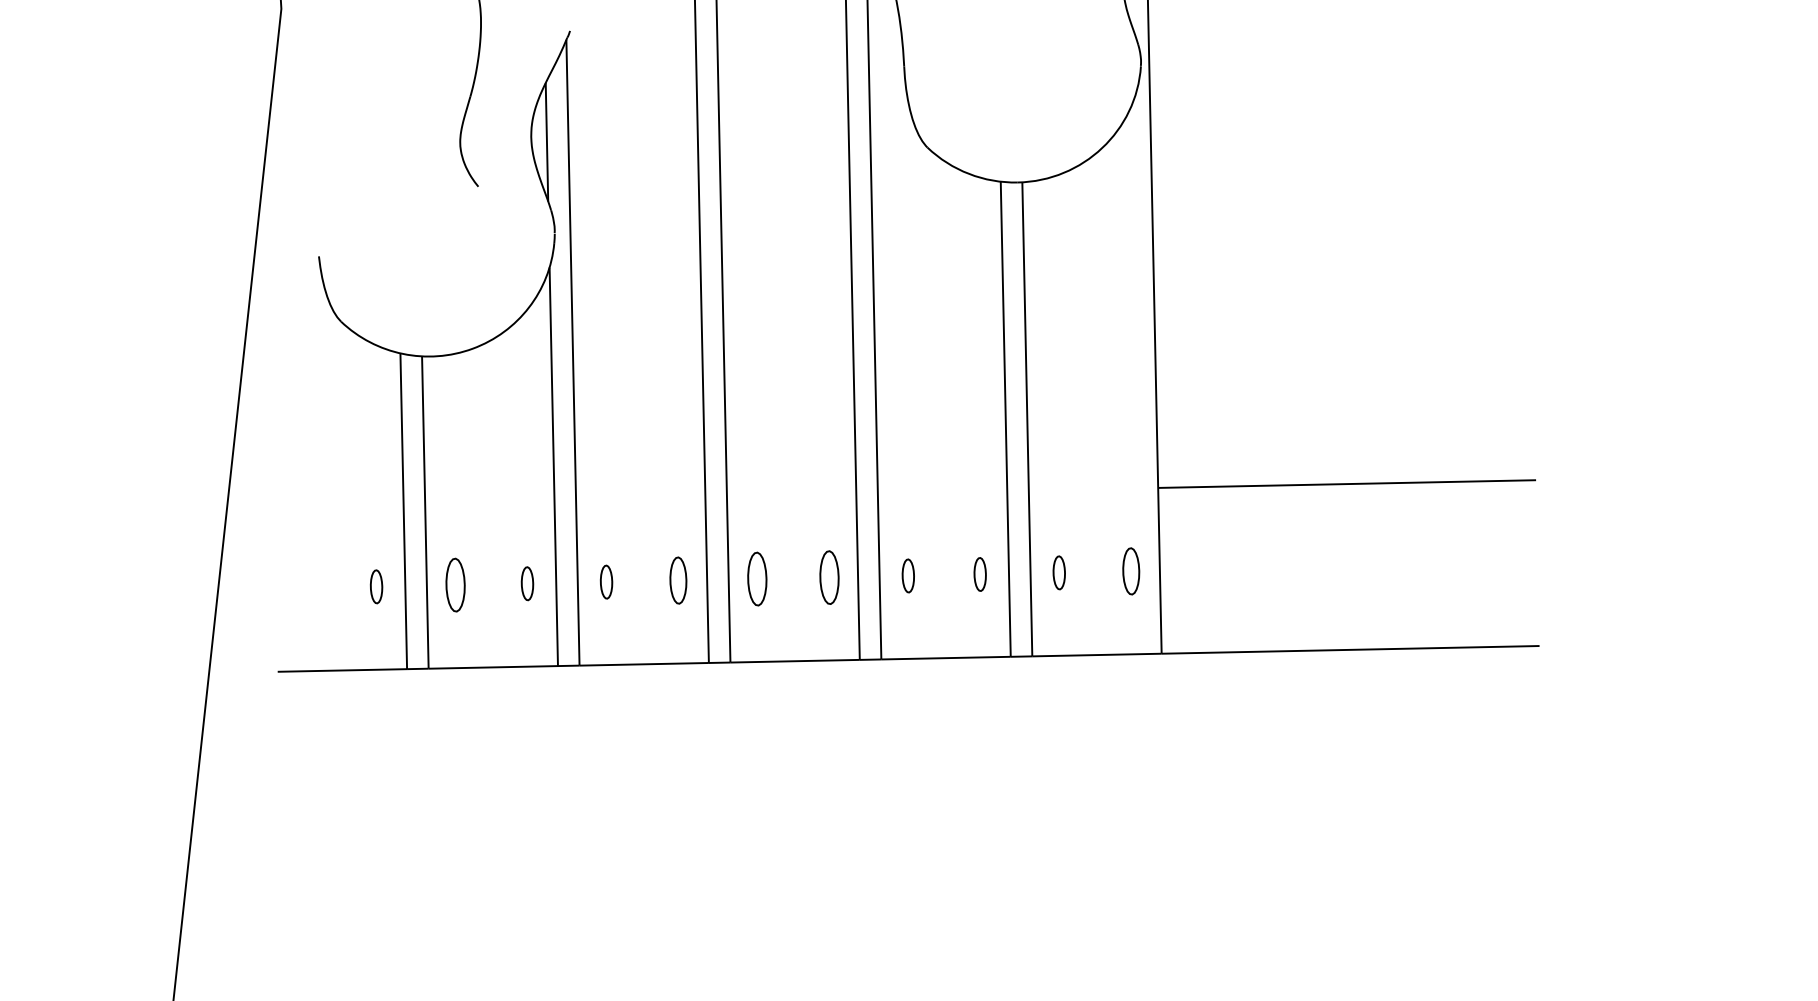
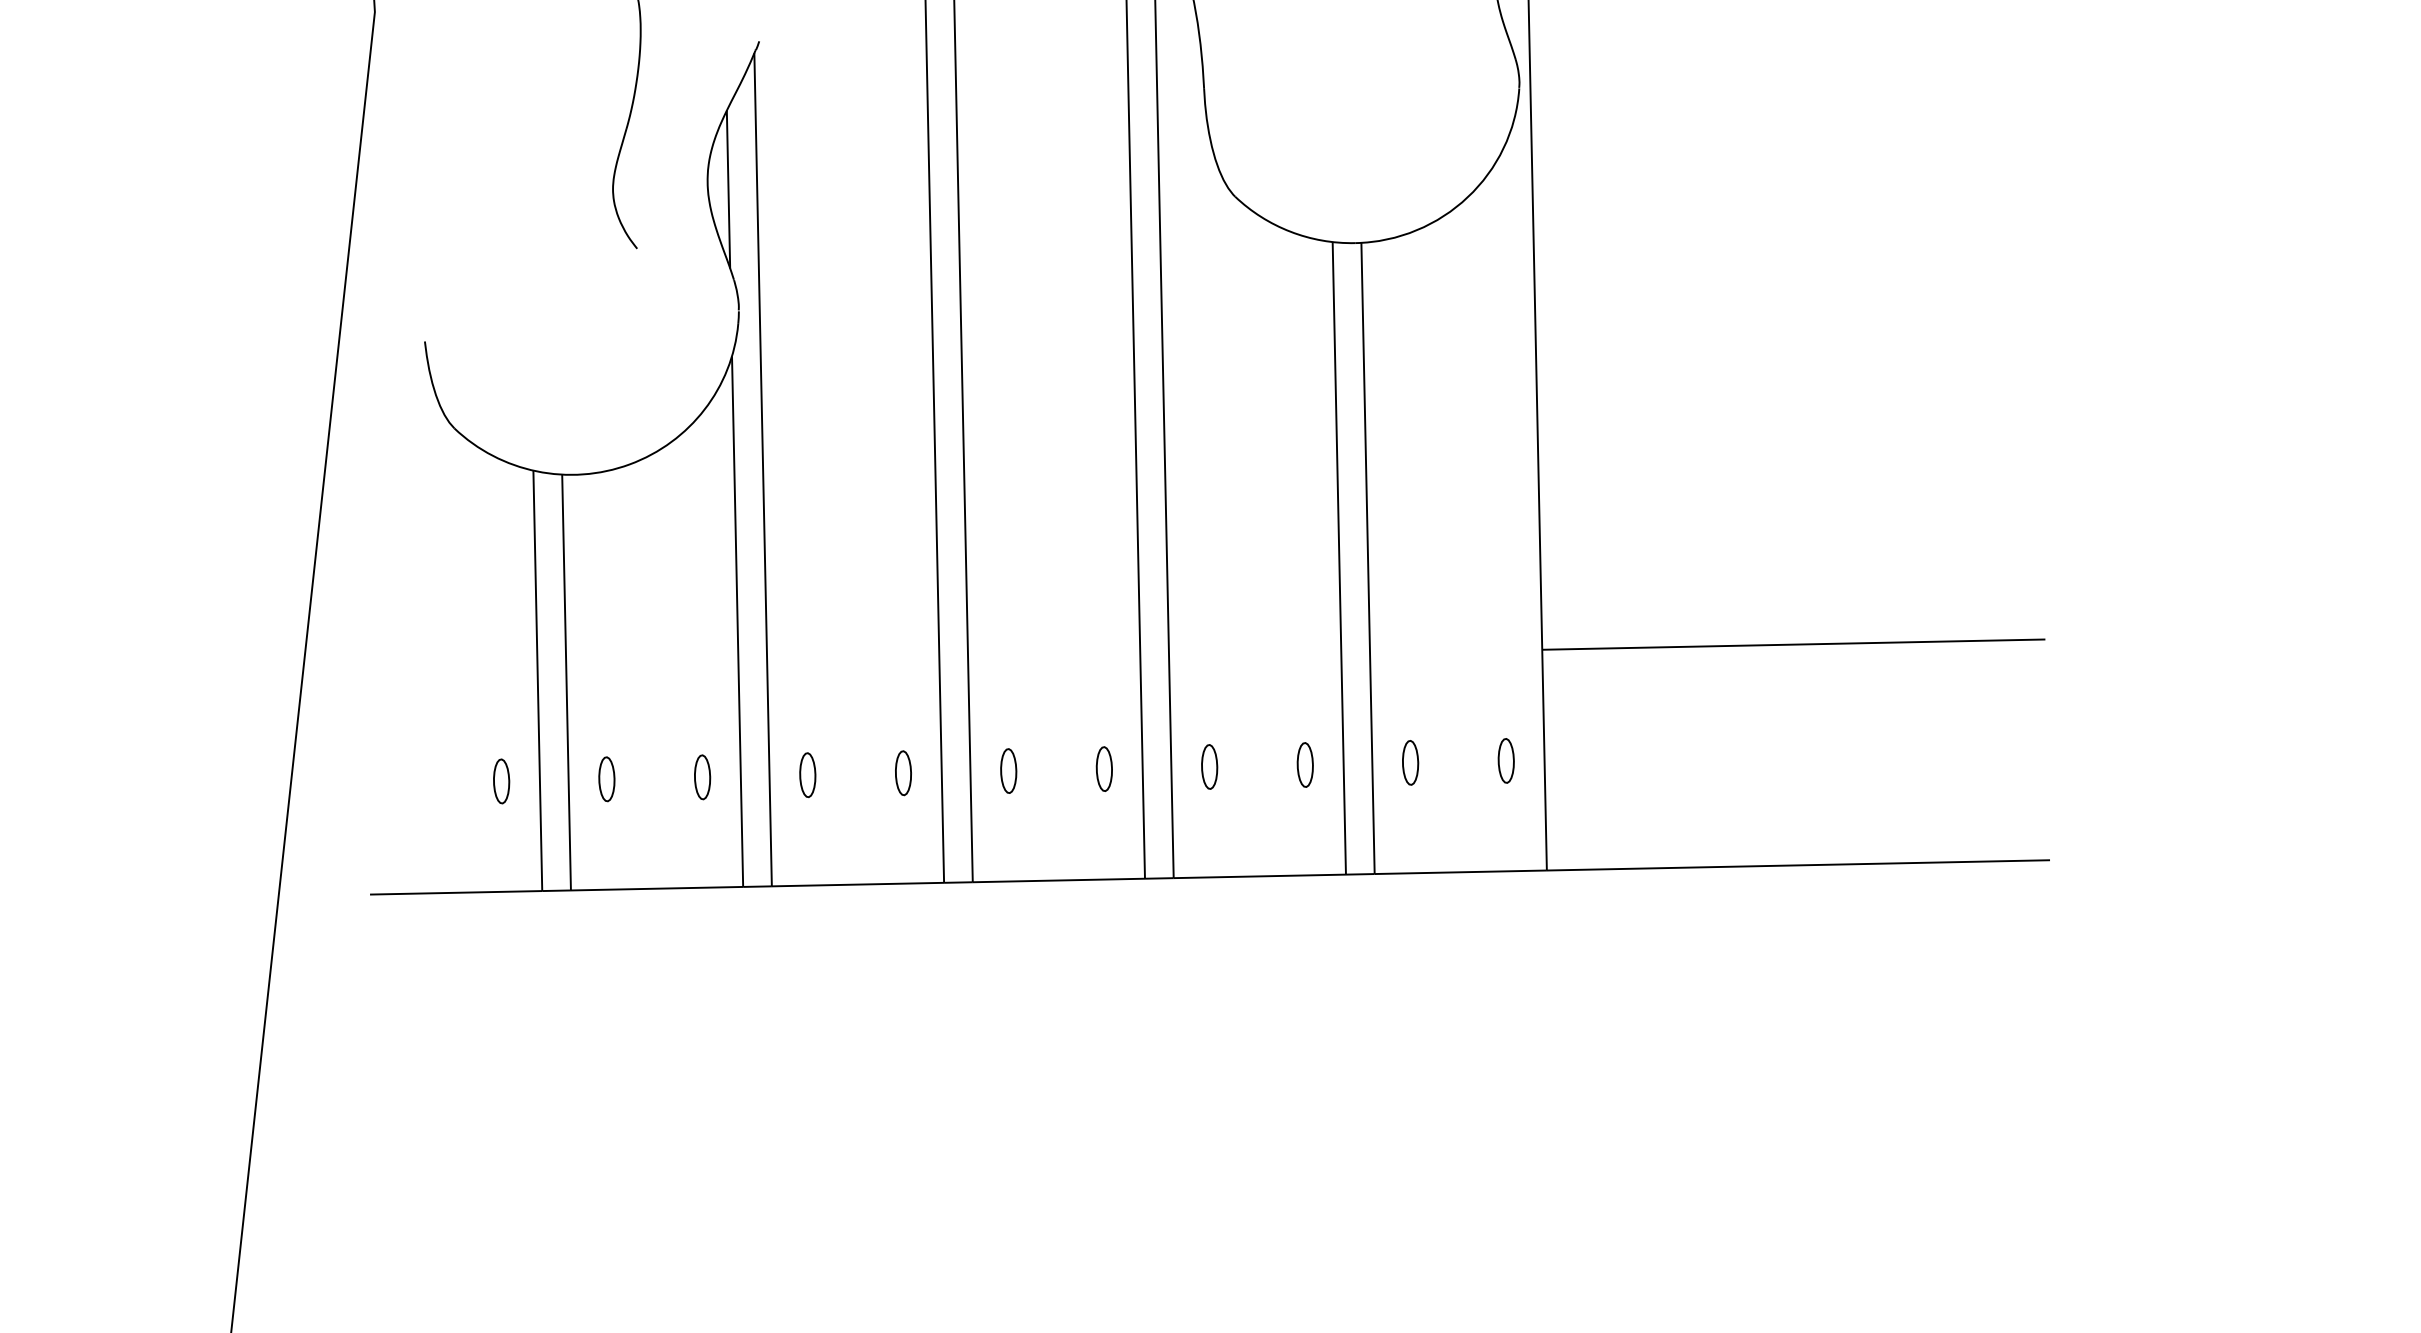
part: (1130, 571) -> (1505, 760), size x0.71
part: (828, 577) -> (1103, 768), size x0.62
part: (757, 578) -> (1008, 770), size x0.62
part: (678, 580) -> (903, 773), size x0.71
part: (455, 585) -> (606, 779), size x0.62

